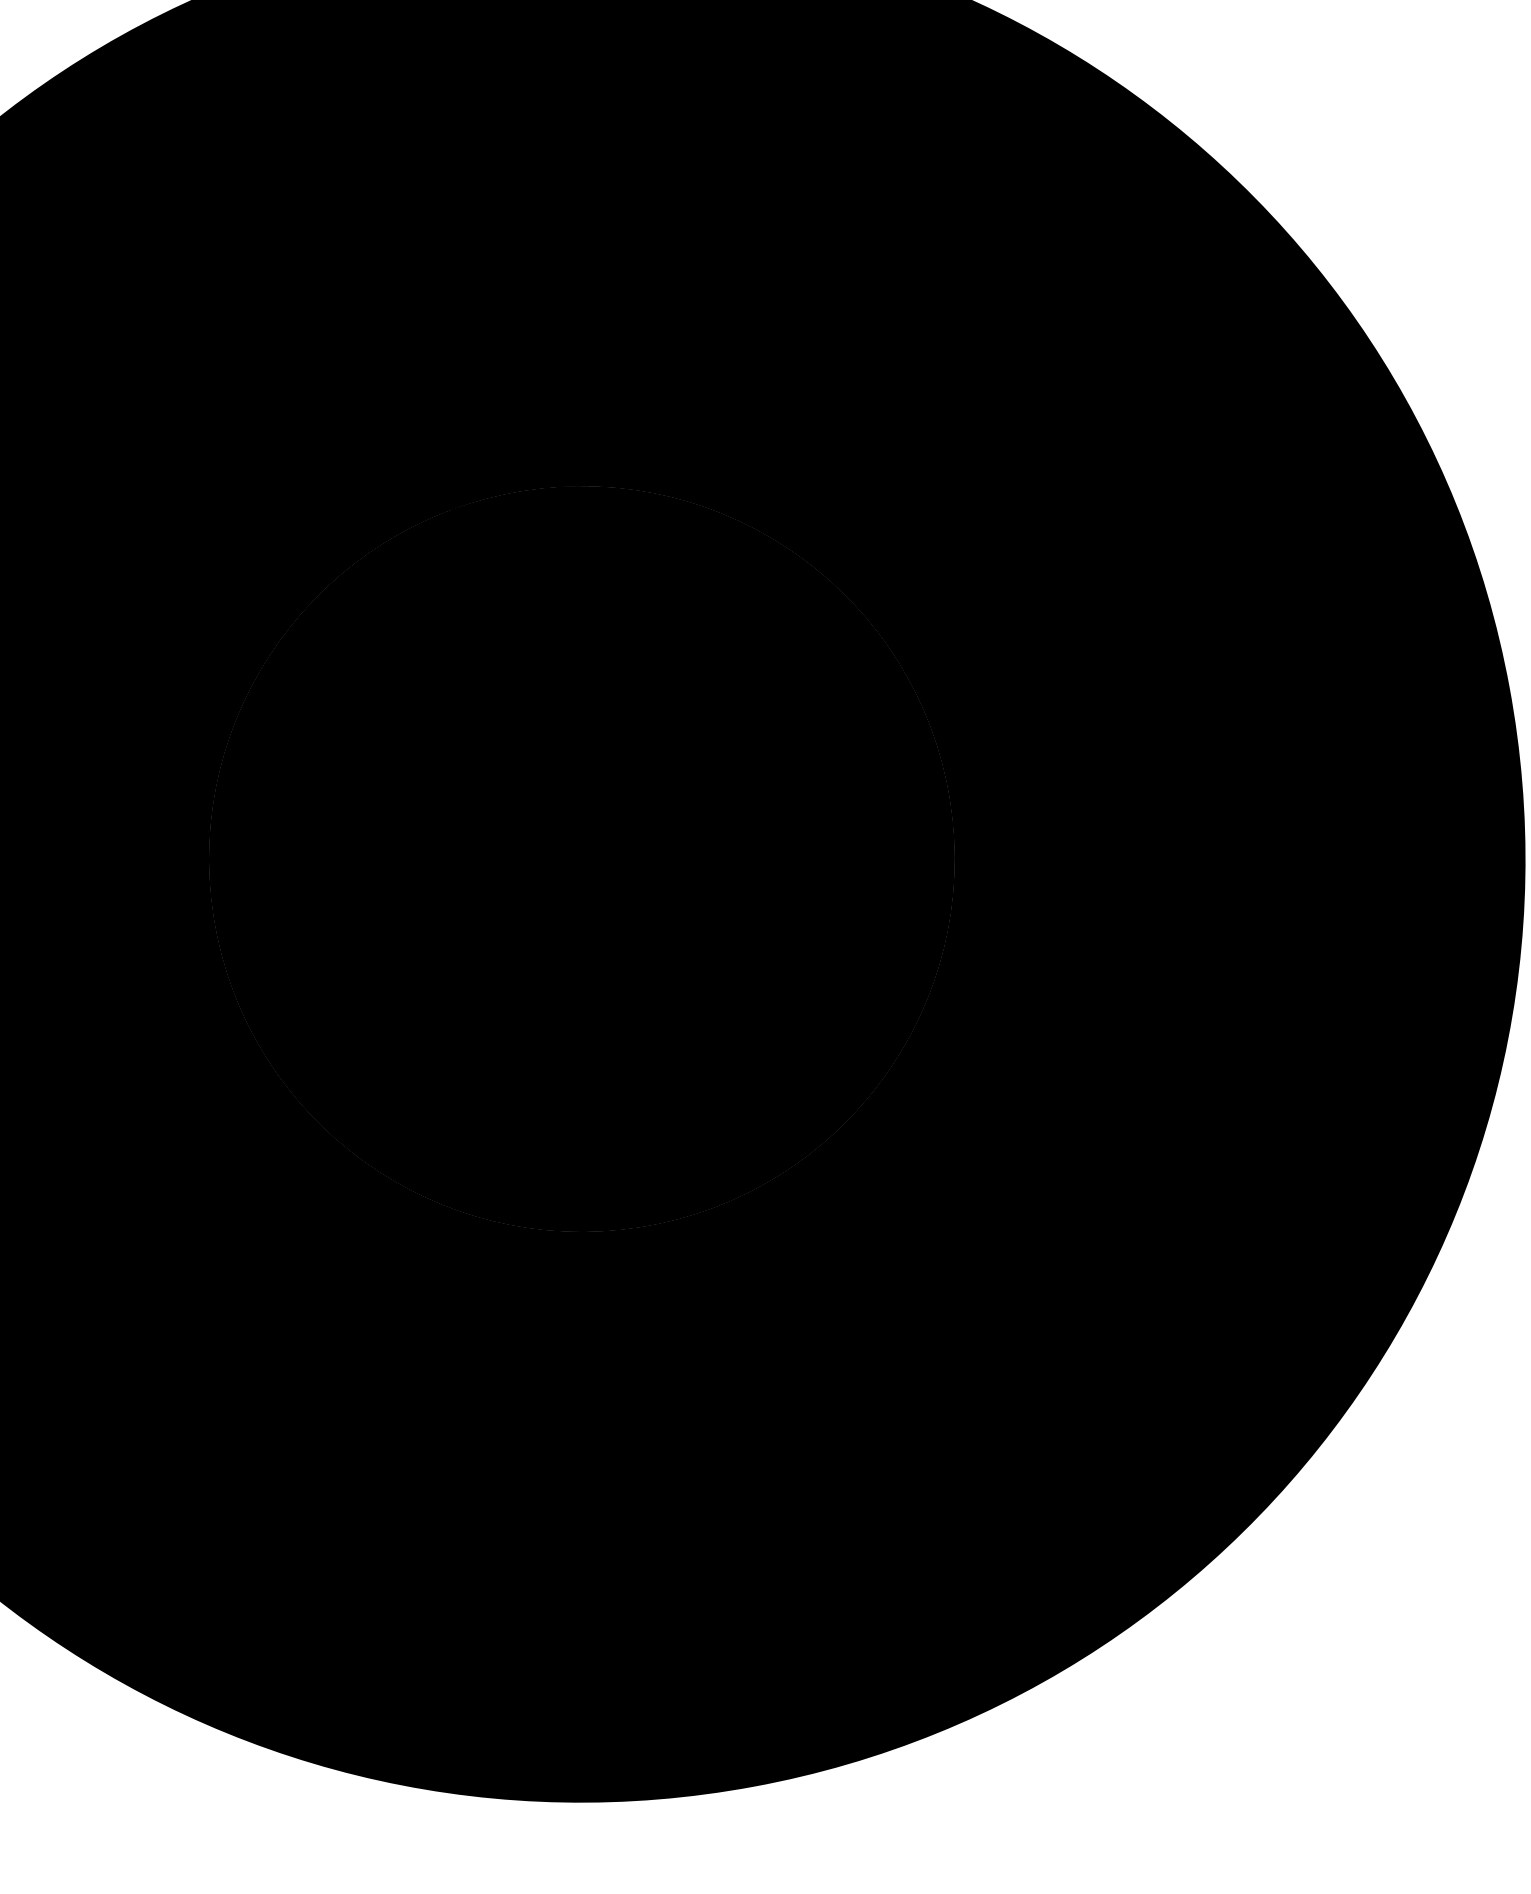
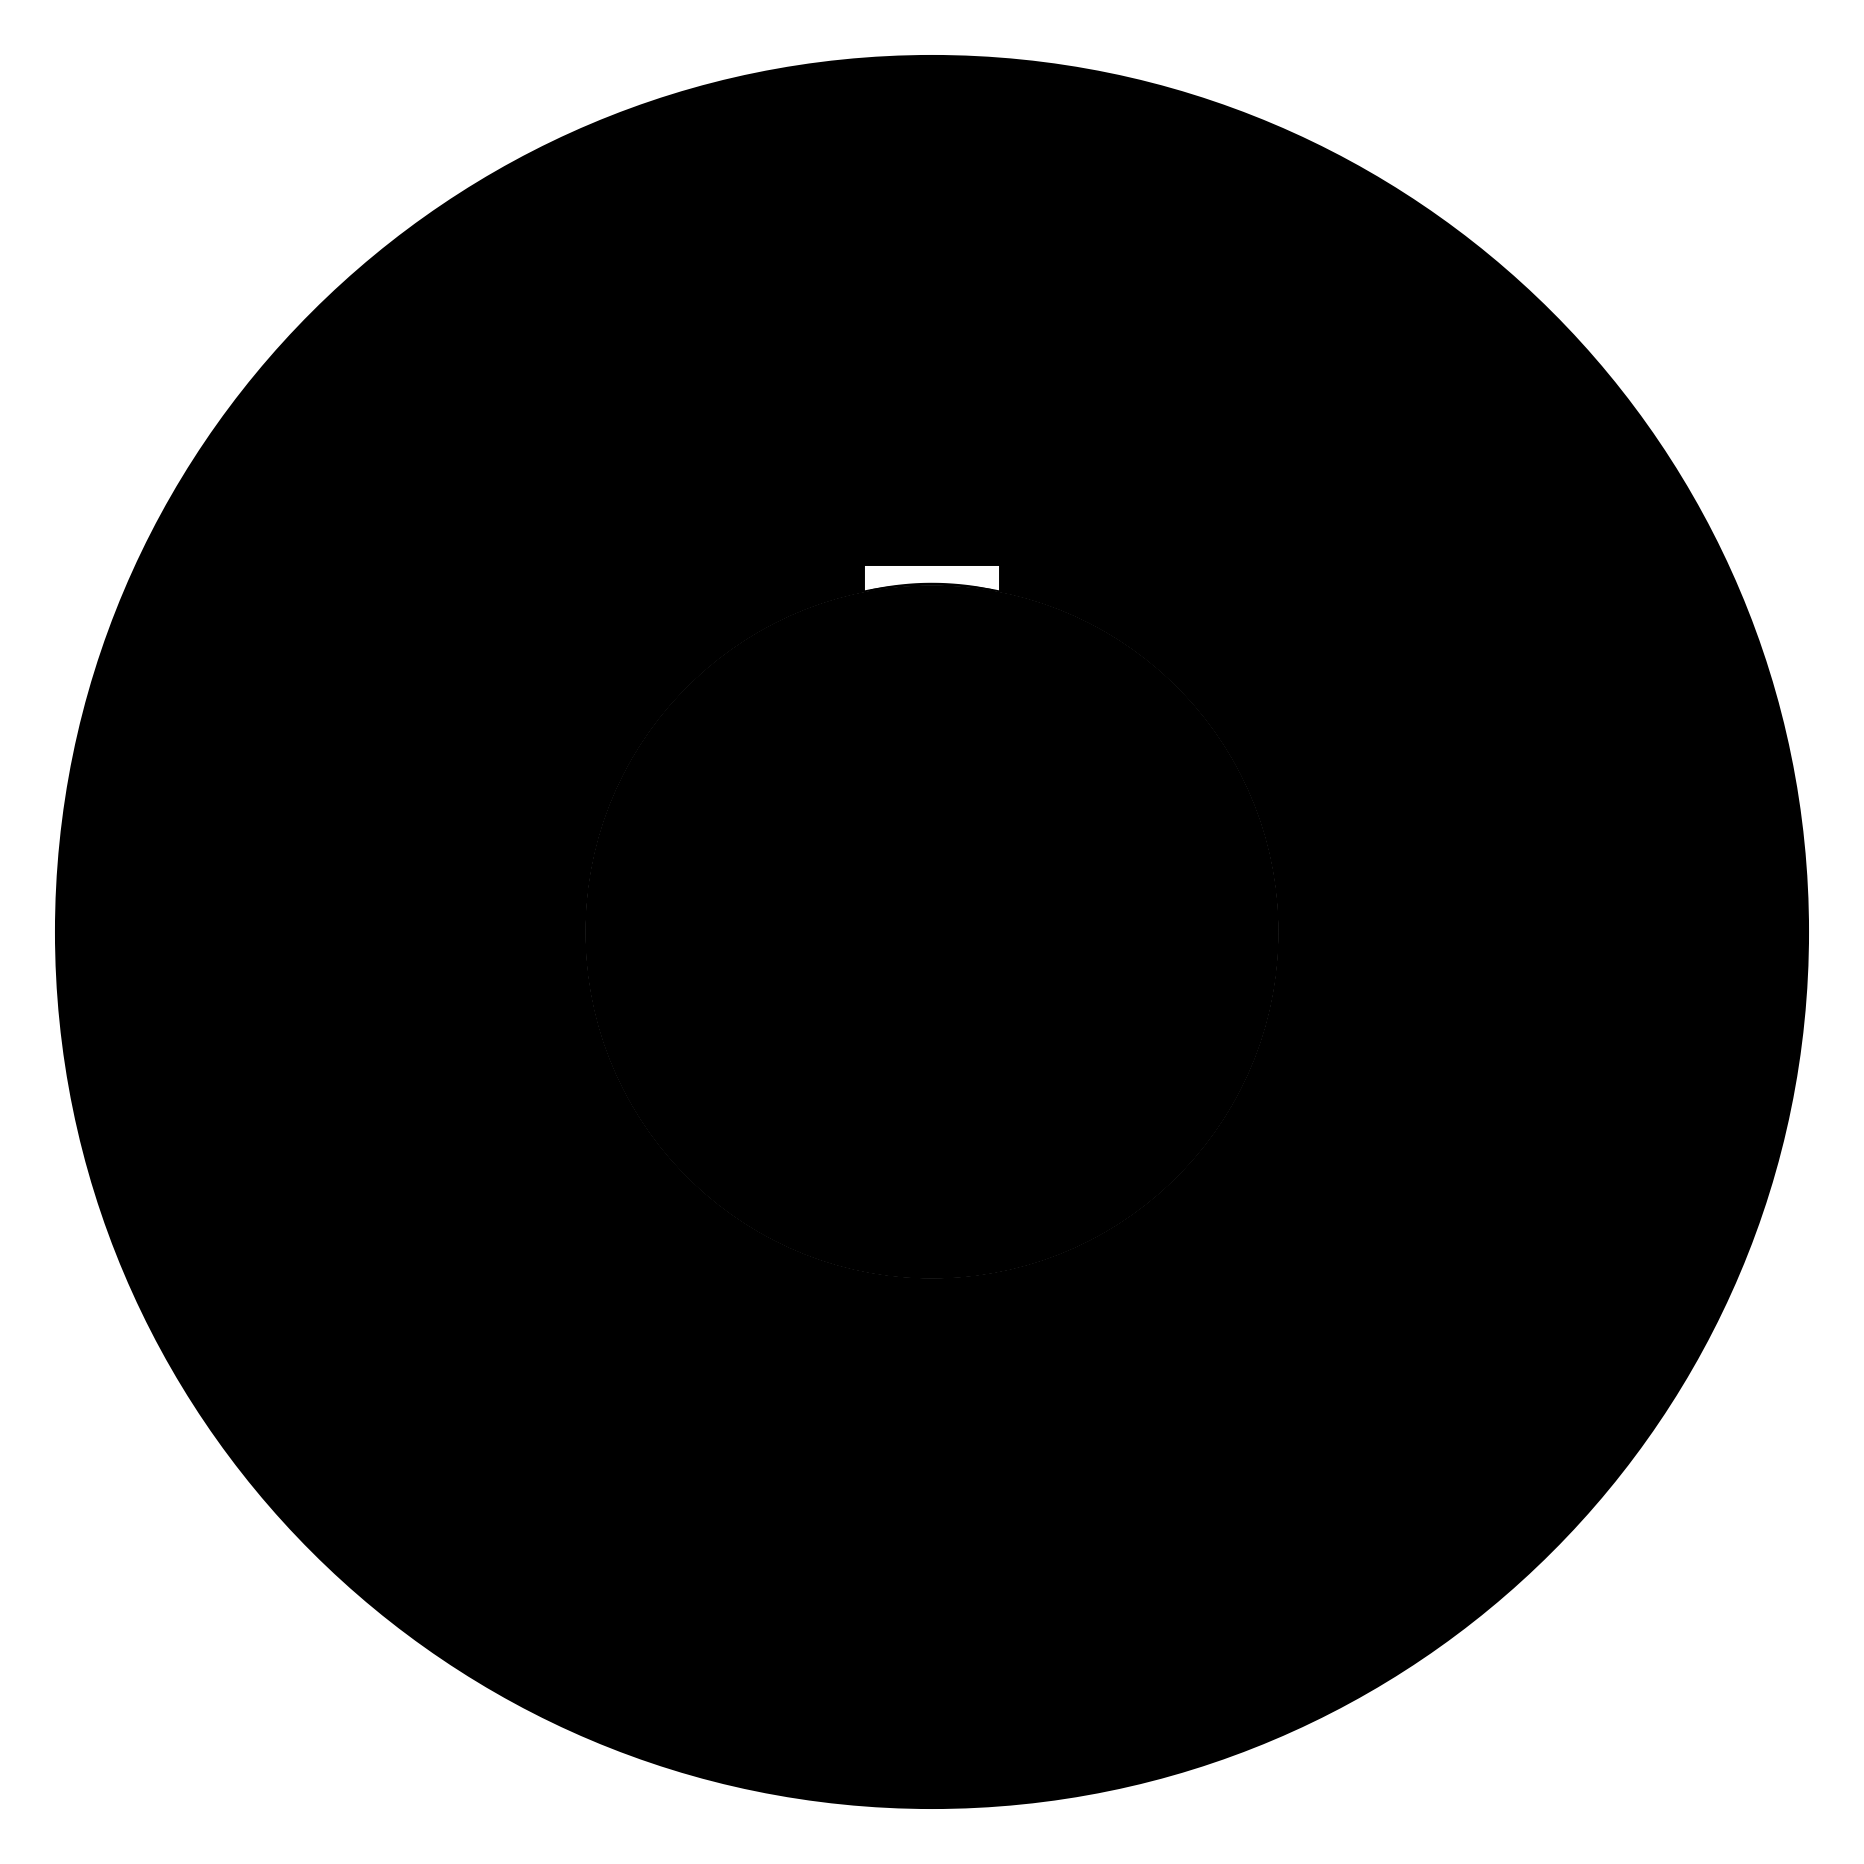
fill: (512, 485) -> (931, 578), removed

